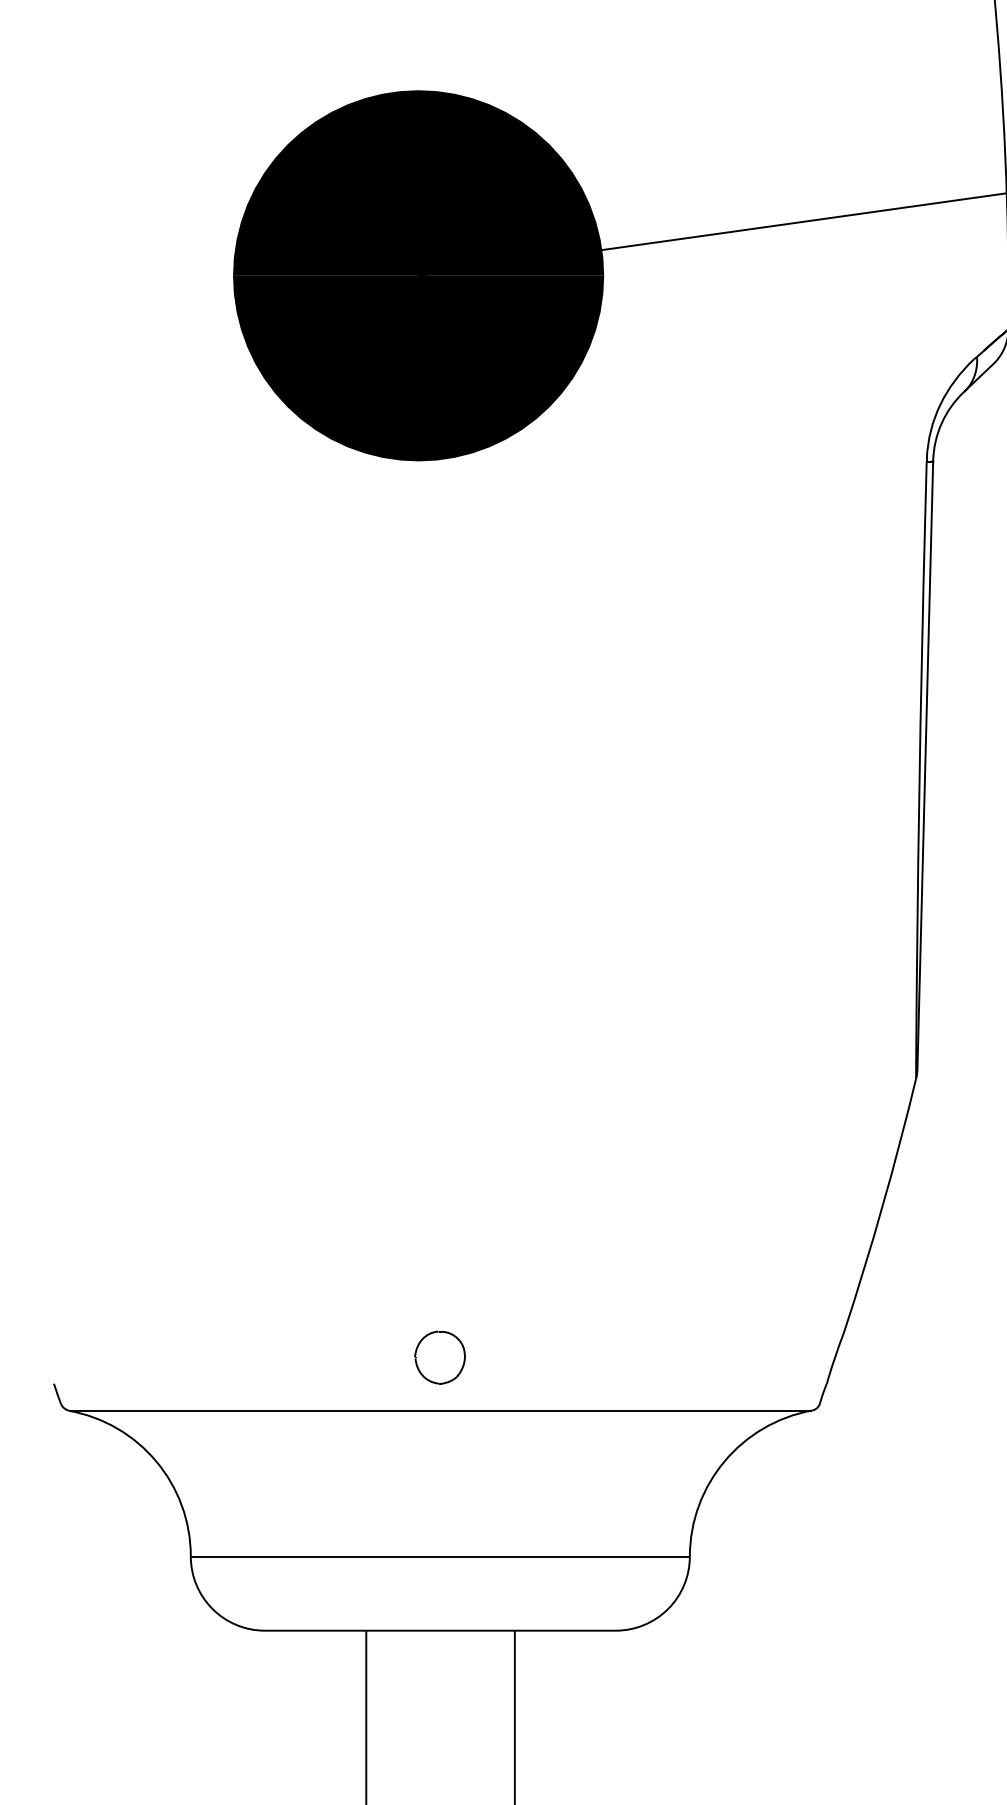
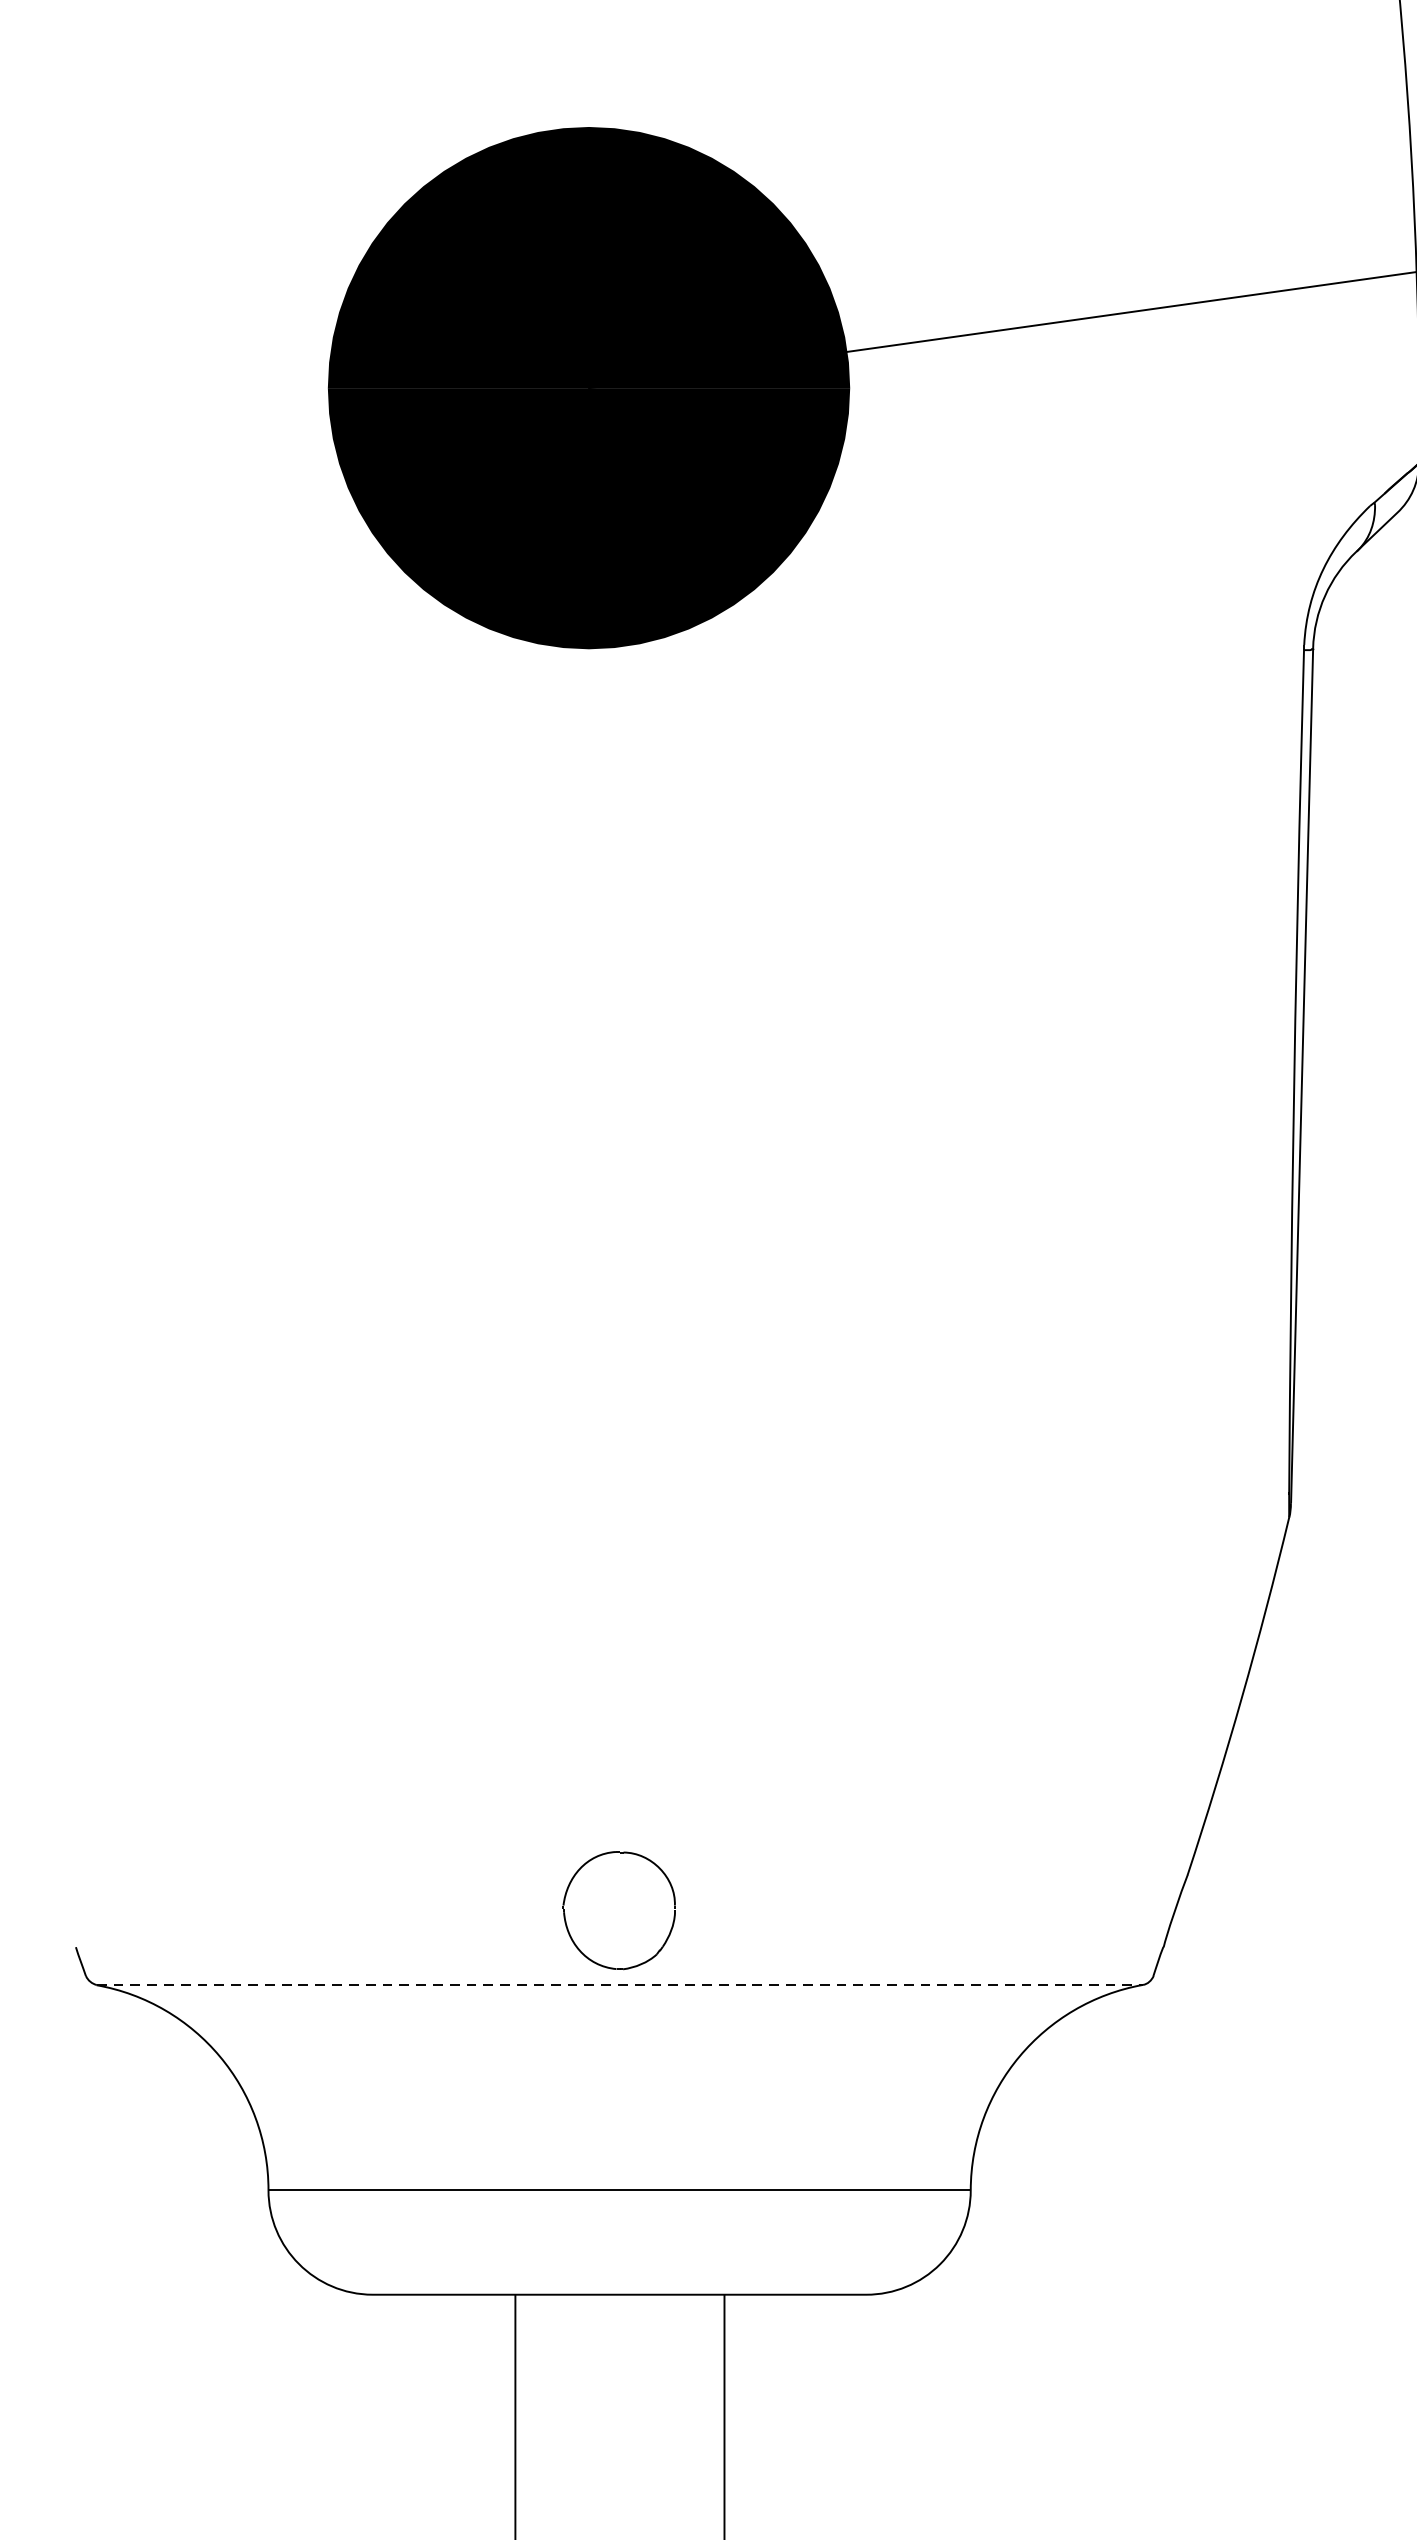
part: (439, 1357) -> (618, 1910), size x1.6
line: (440, 1410) -> (619, 1984), solid -> dashed

